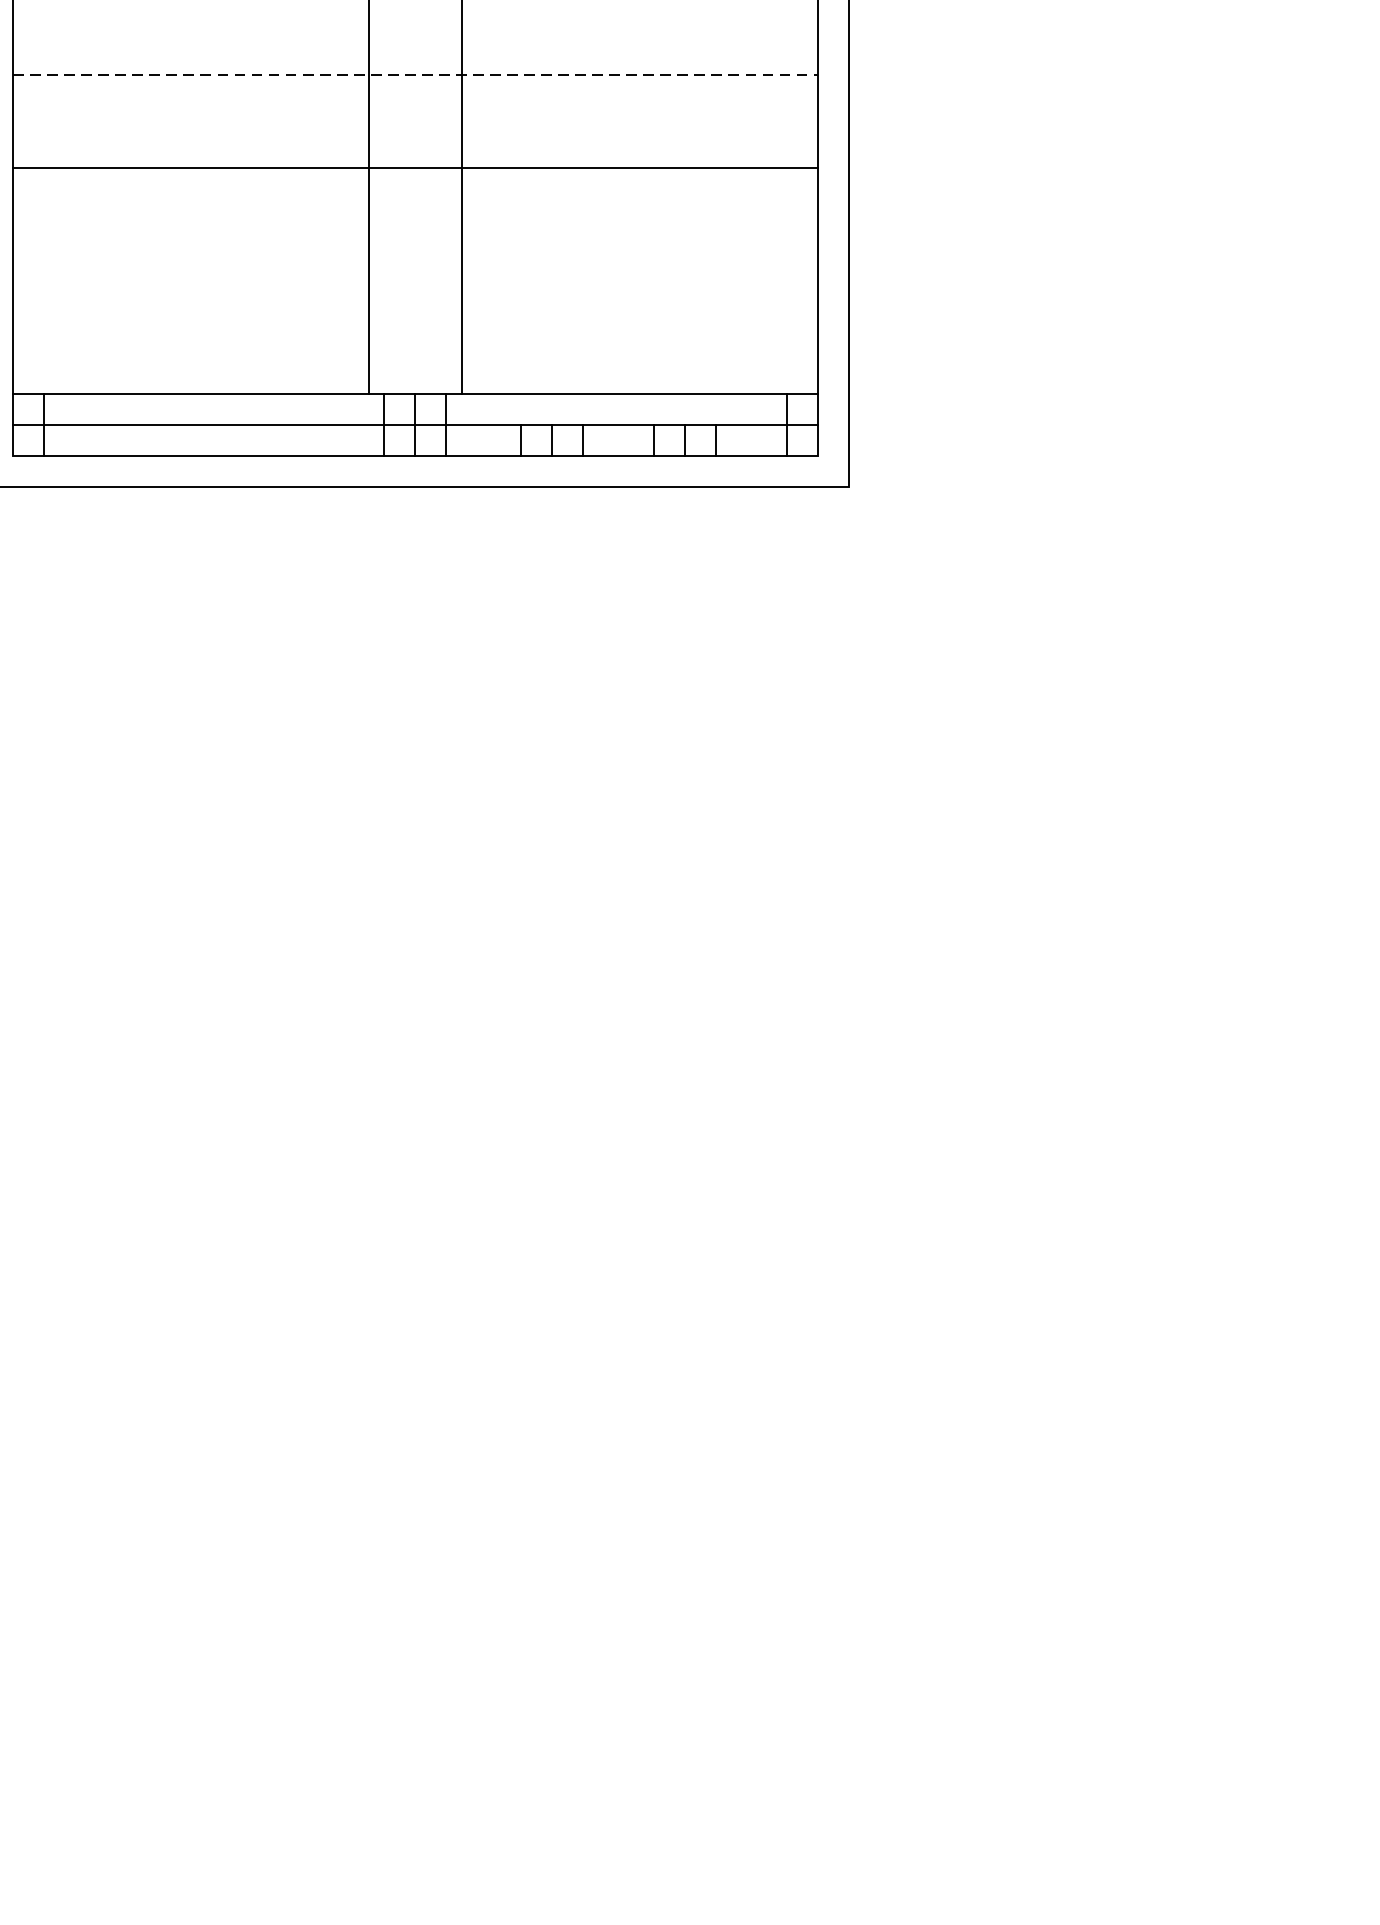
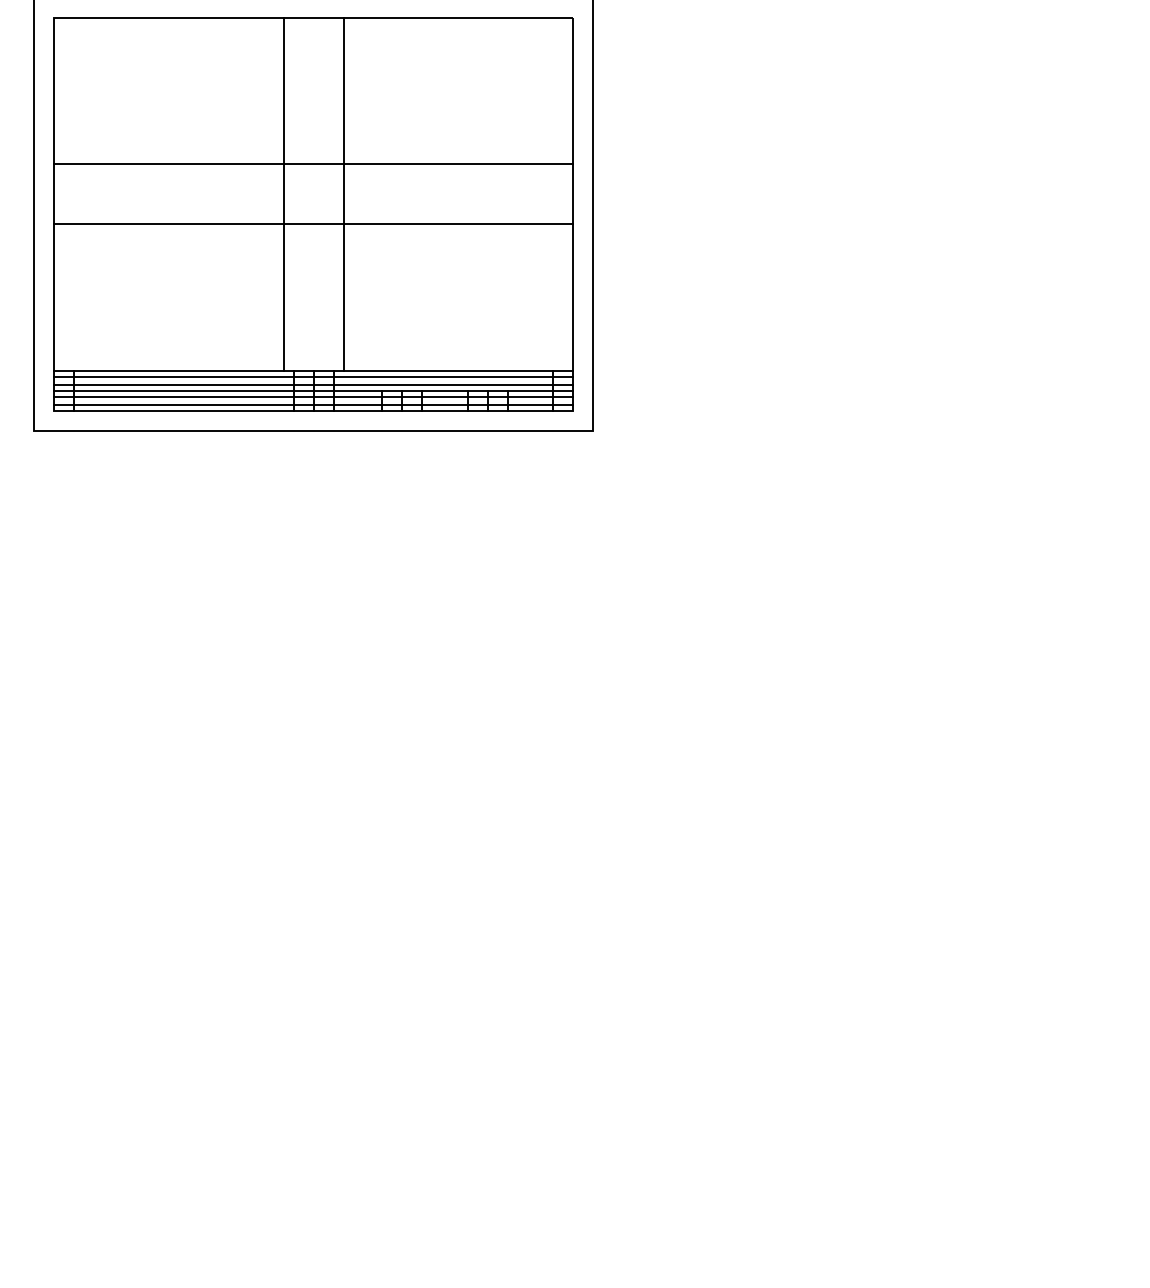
line: (415, 74) -> (313, 164), dashed -> solid
line: (415, 402) -> (313, 376), added
line: (415, 415) -> (313, 384), added
line: (415, 433) -> (313, 396), added
line: (415, 446) -> (313, 404), added

